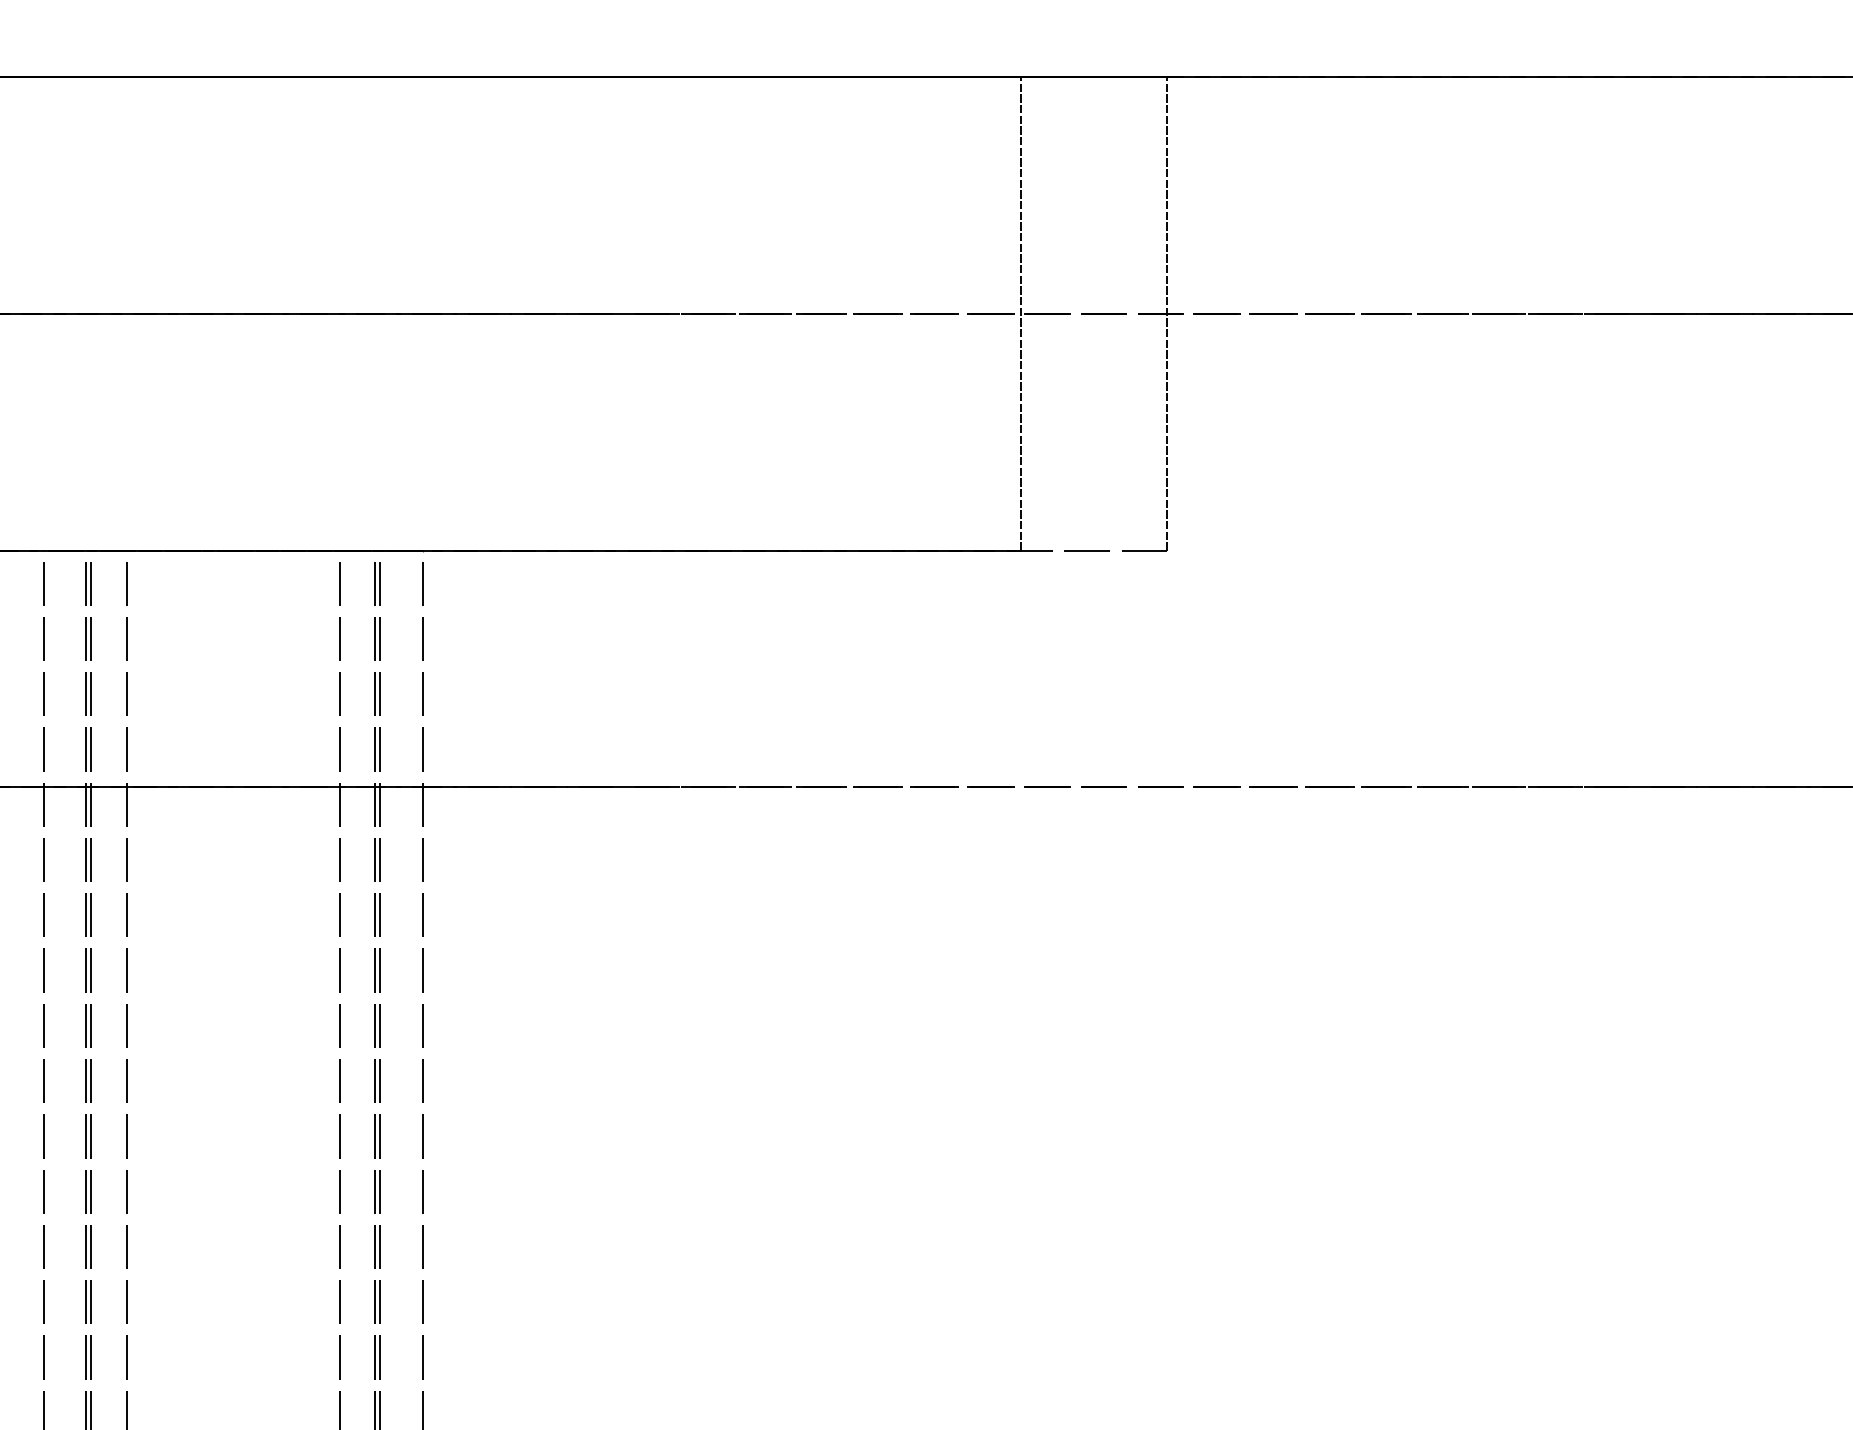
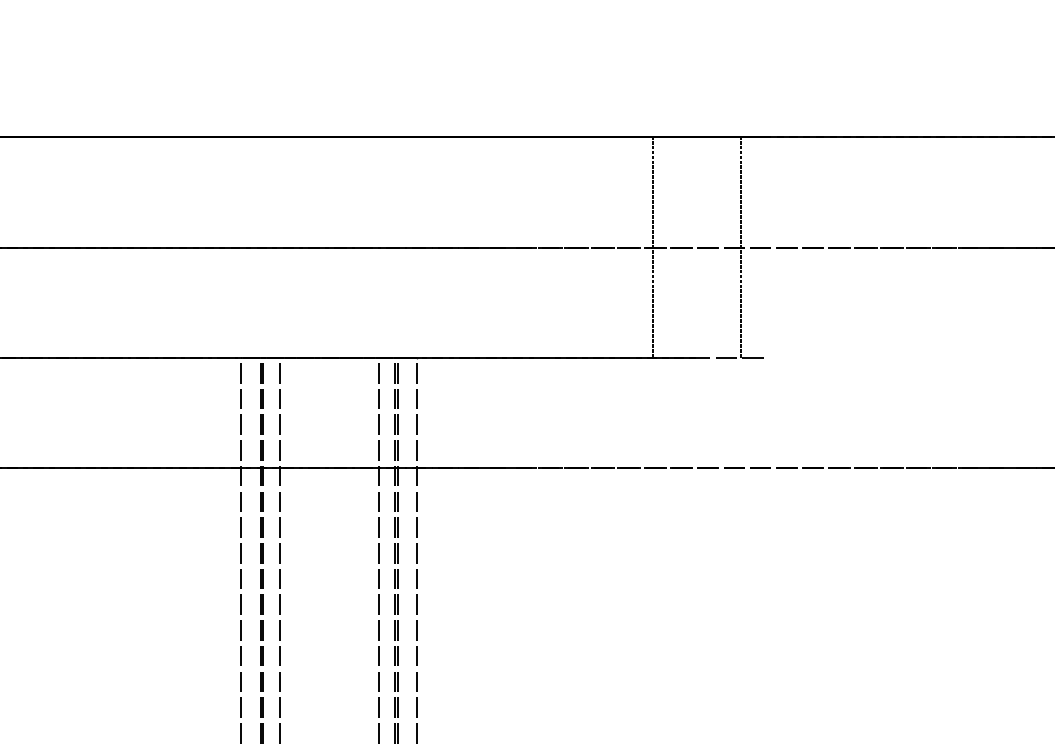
line: (1020, 313) -> (652, 247), moved
line: (1166, 313) -> (740, 247), moved

